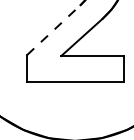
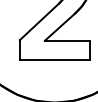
line: (53, 29) -> (39, 21), dashed -> solid

